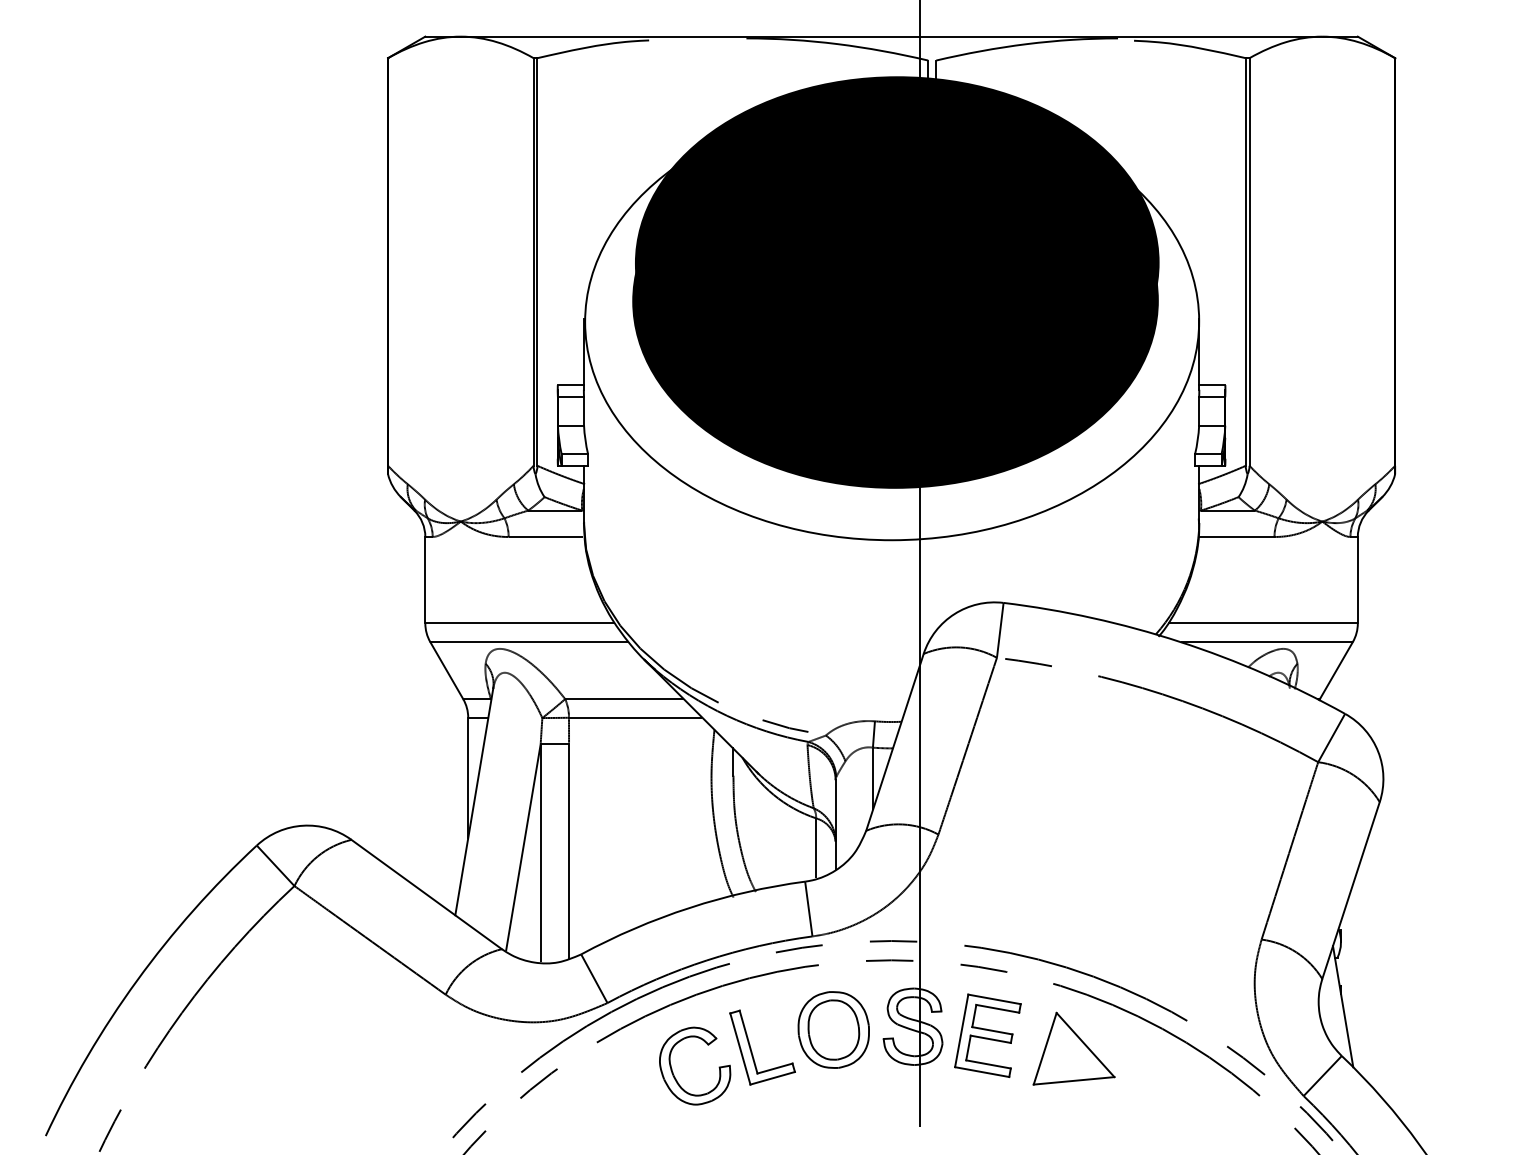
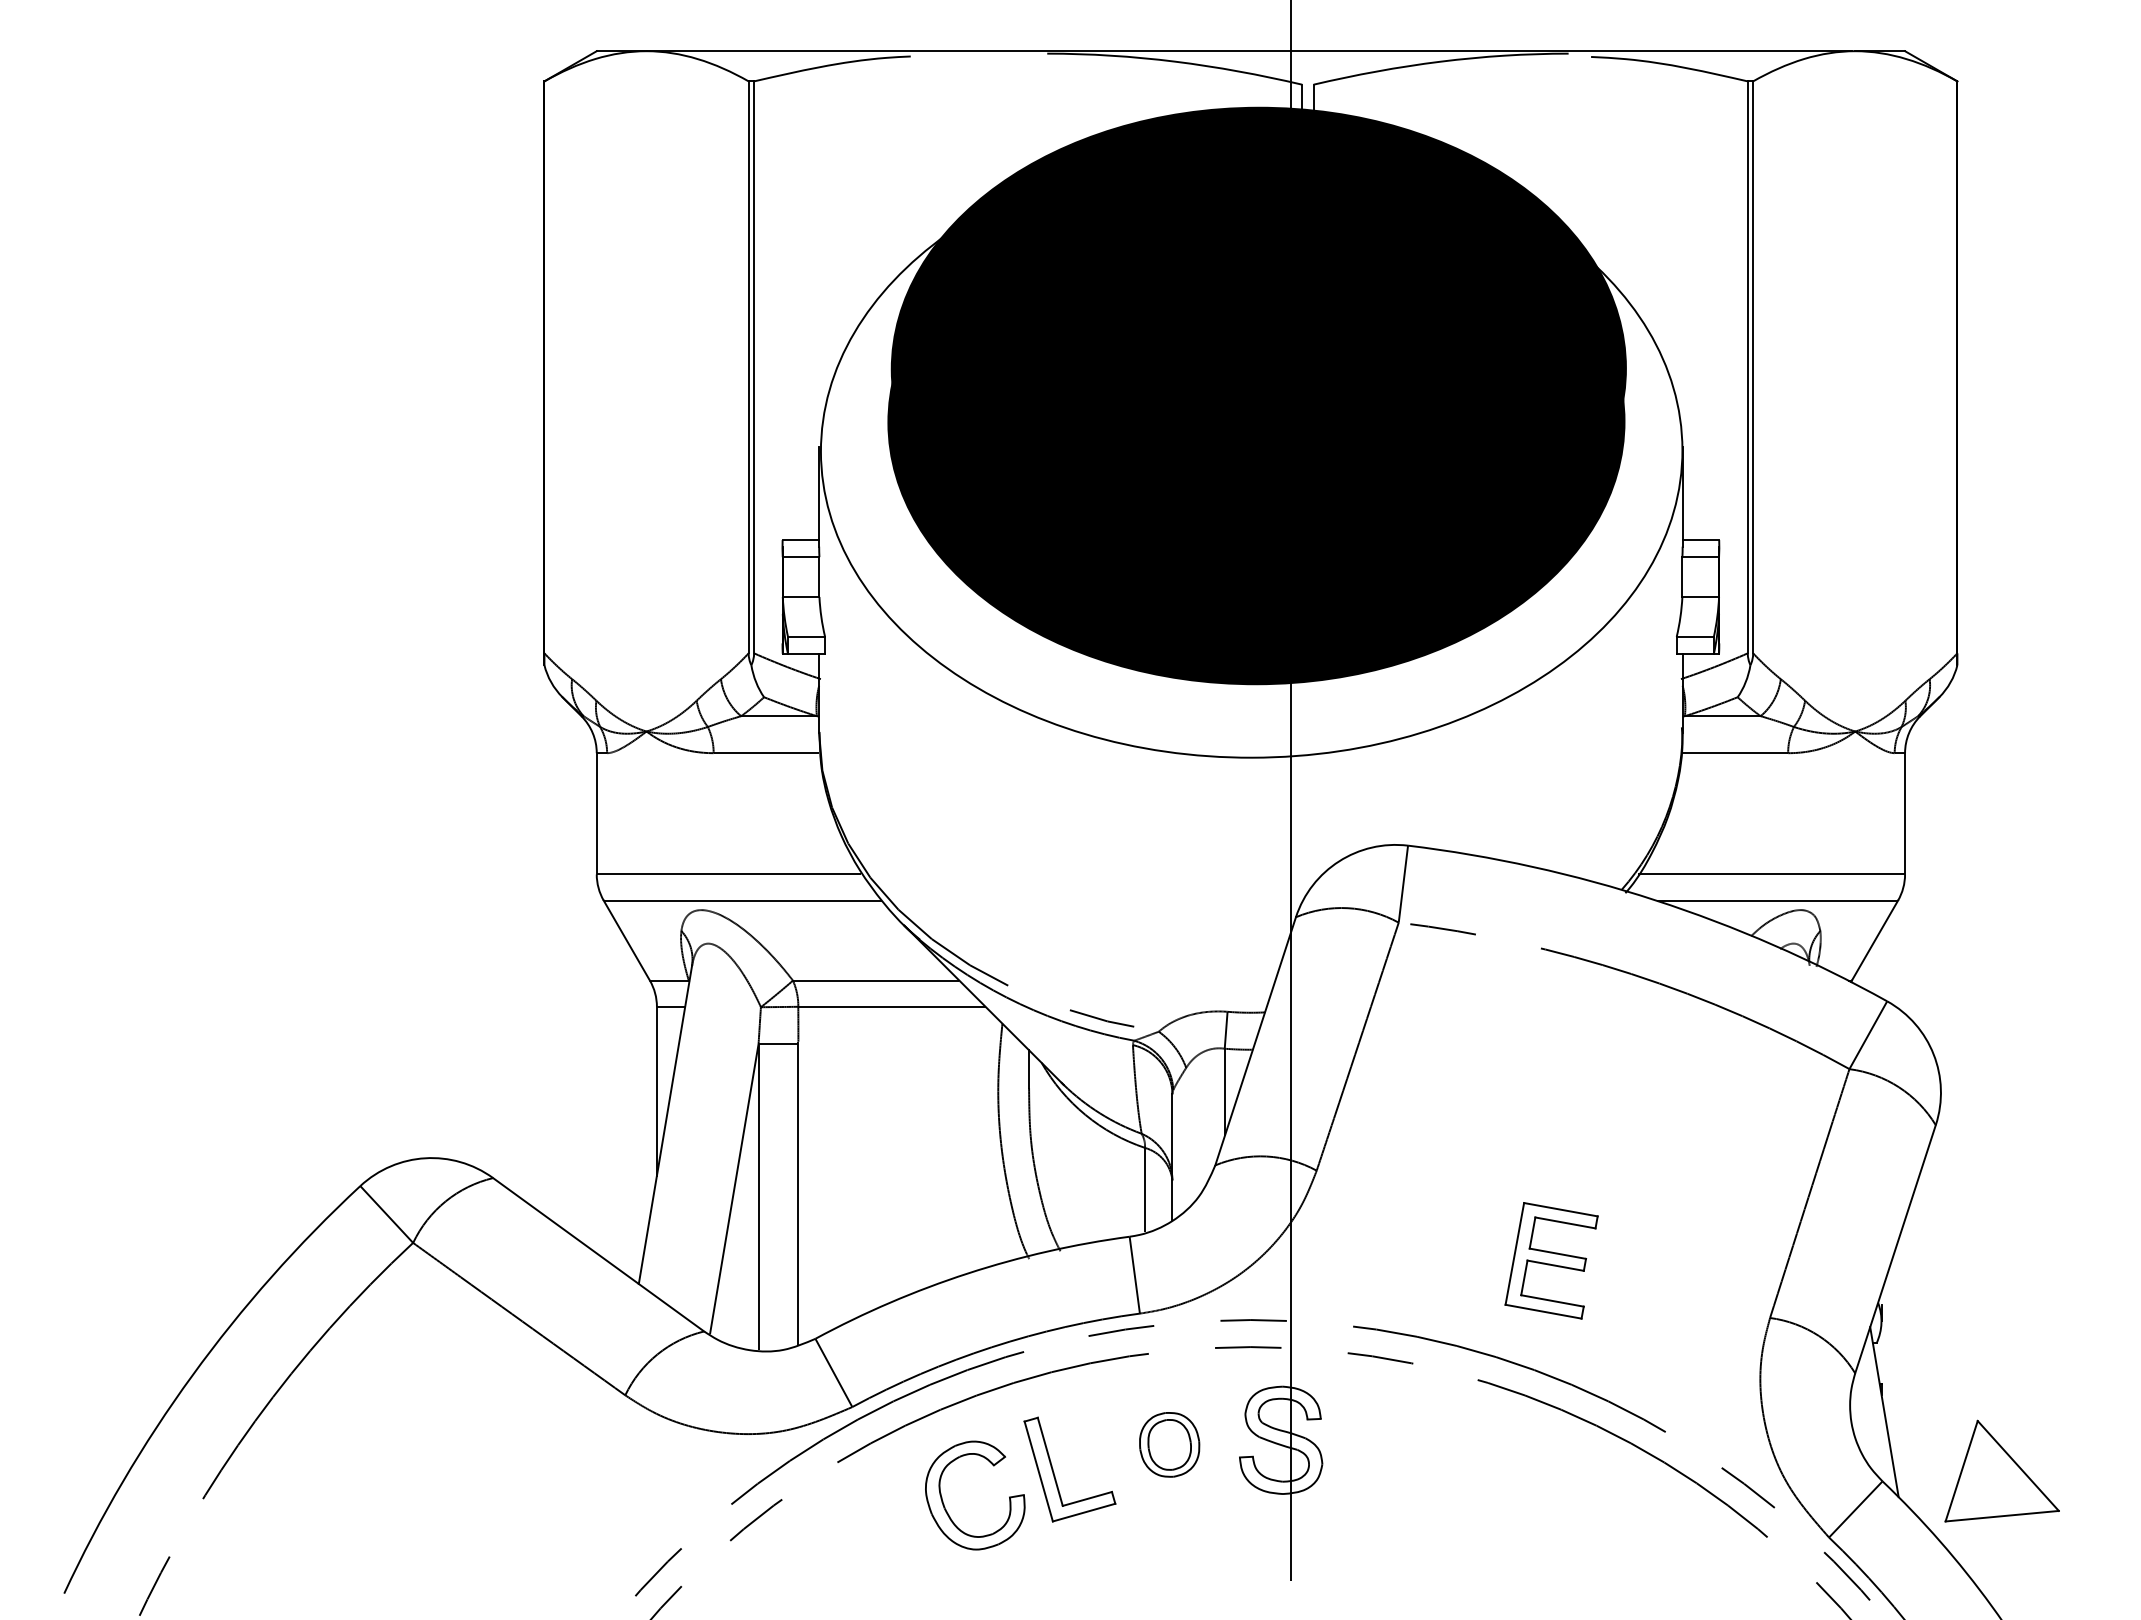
part: (833, 1029) -> (1169, 1444), size x0.6
part: (987, 1035) -> (1551, 1260), moved
part: (1073, 1048) -> (2001, 1470), moved

